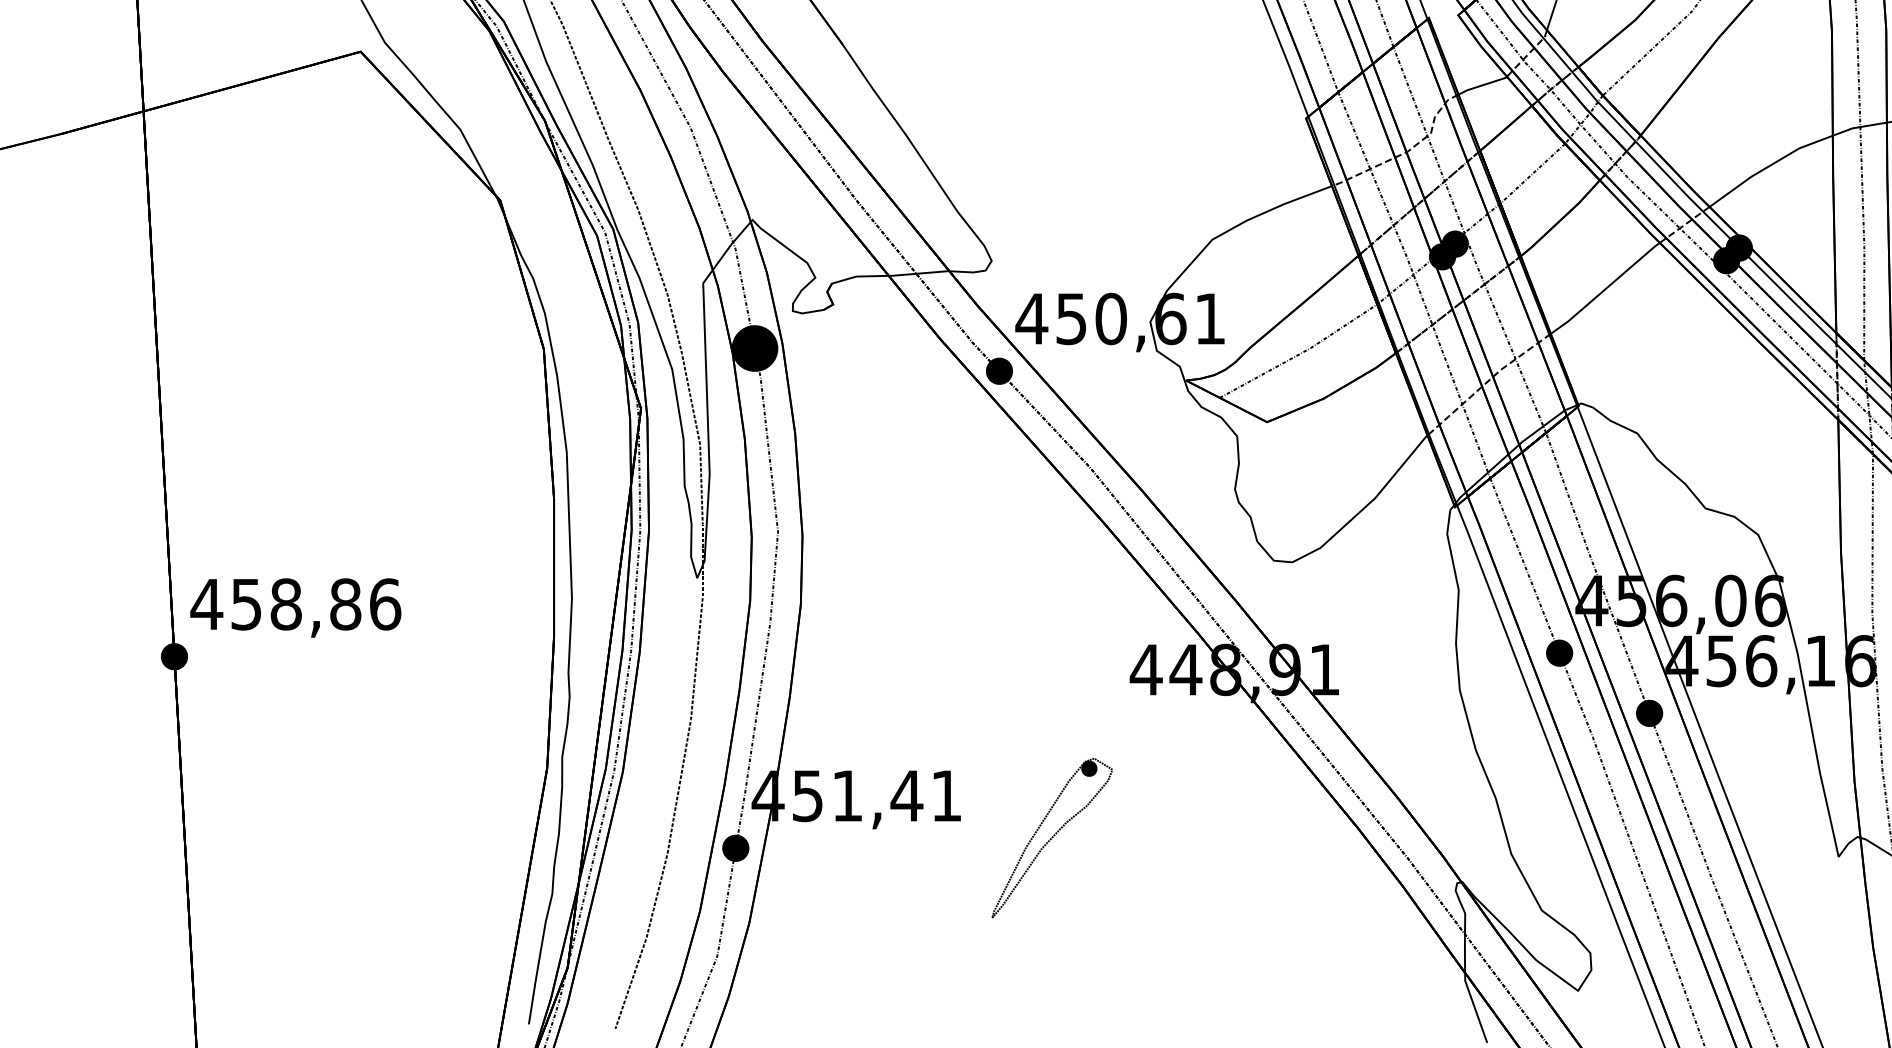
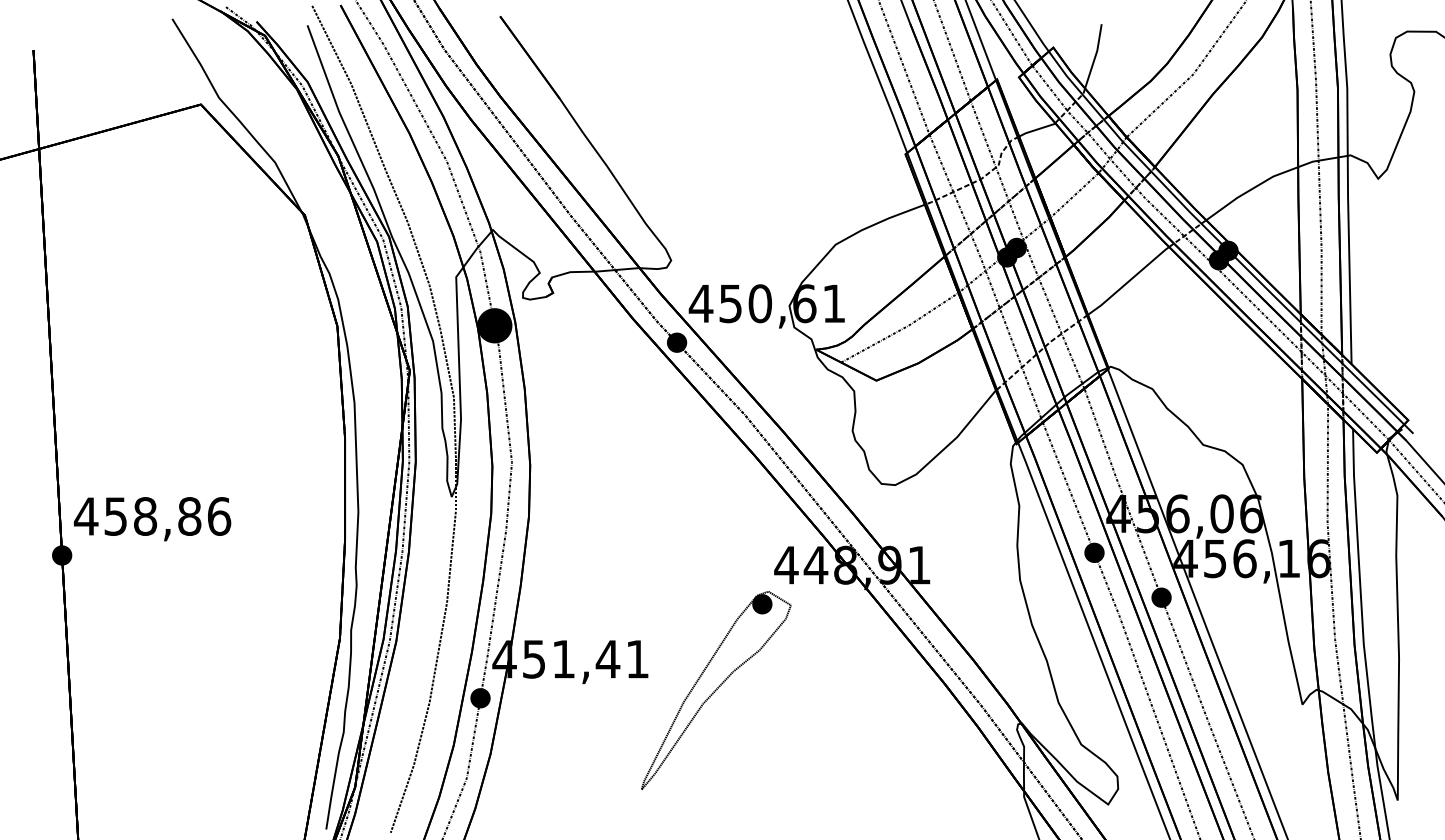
part: (1052, 837) -> (716, 690), size x1.67

